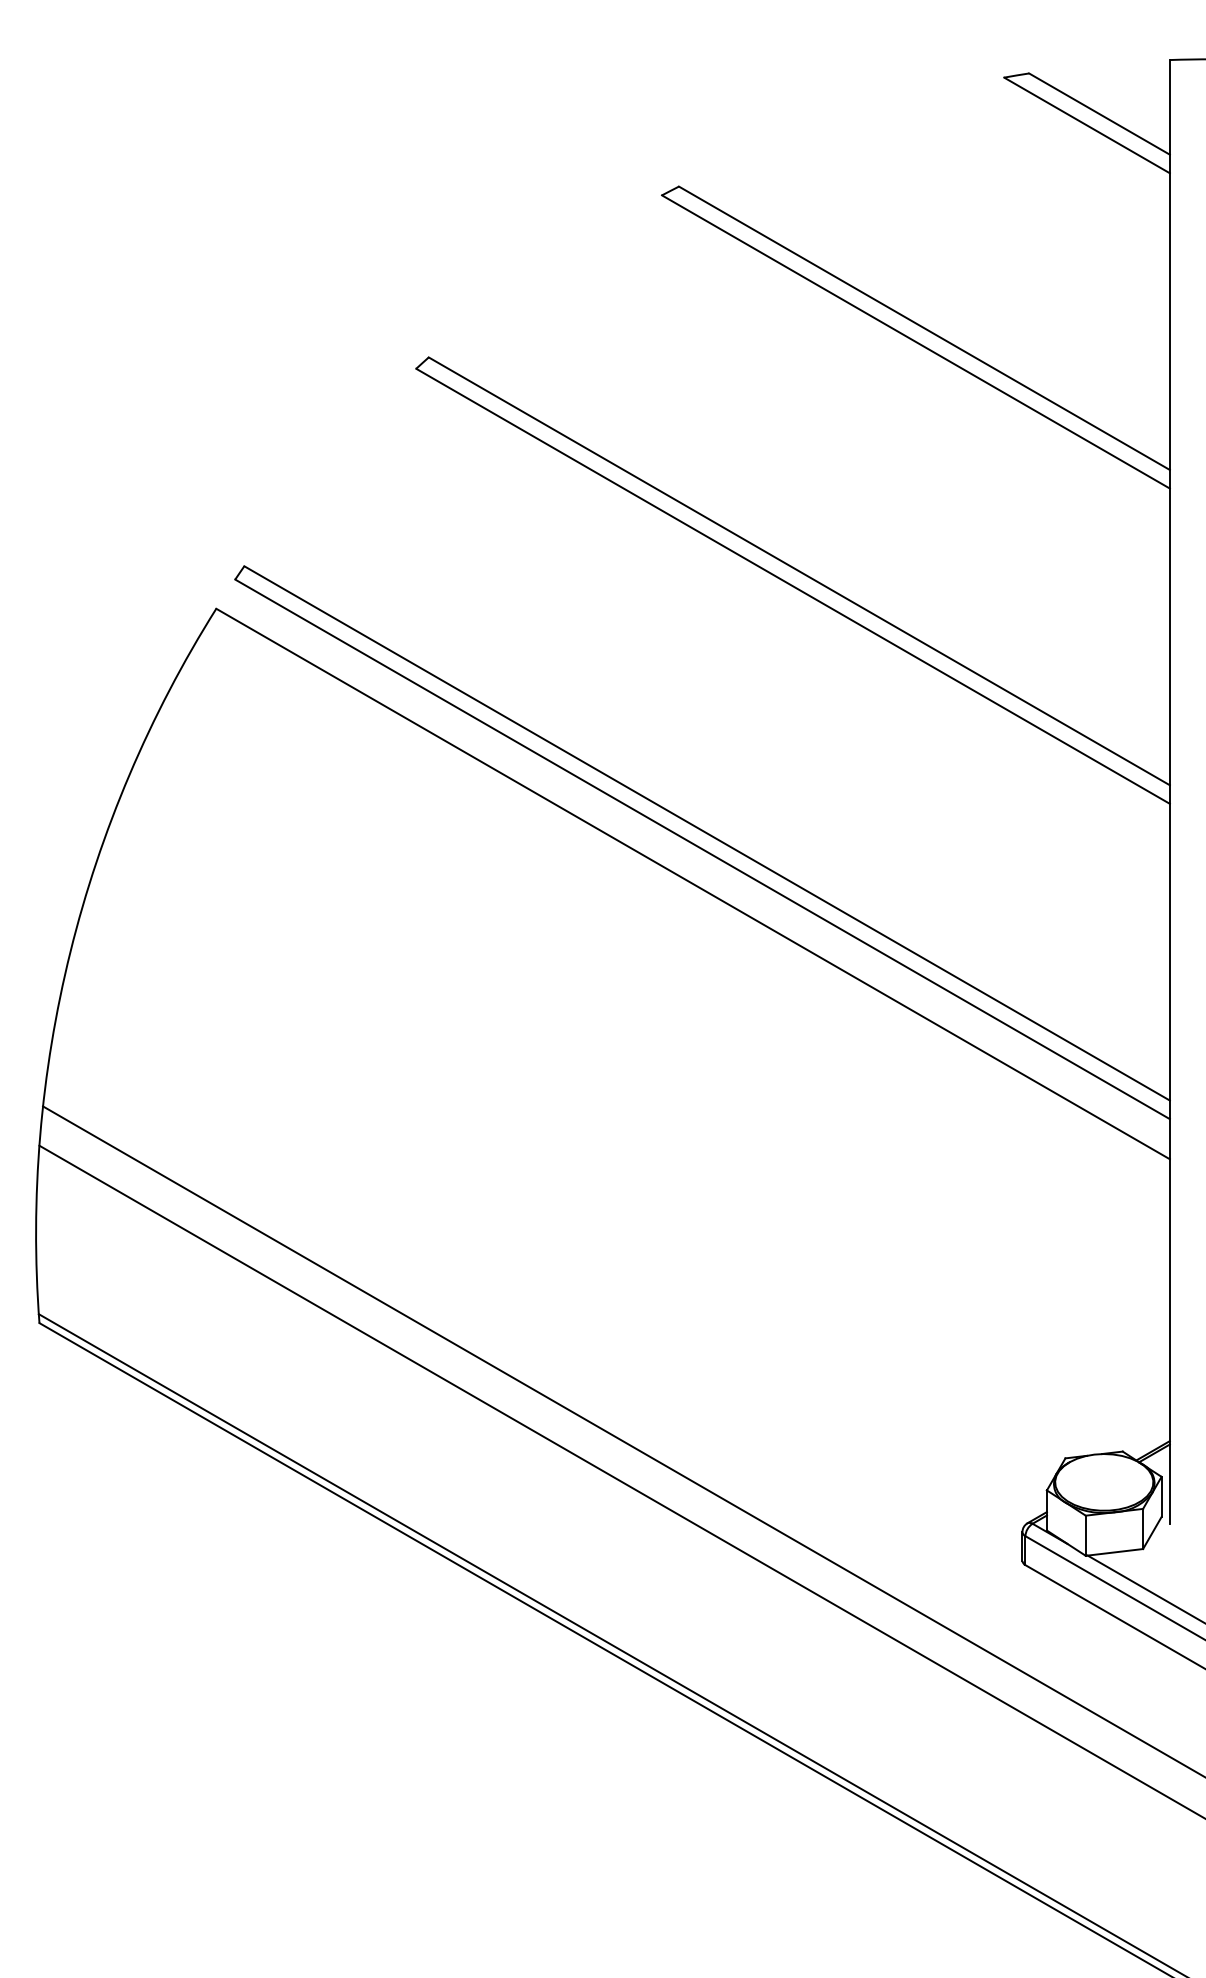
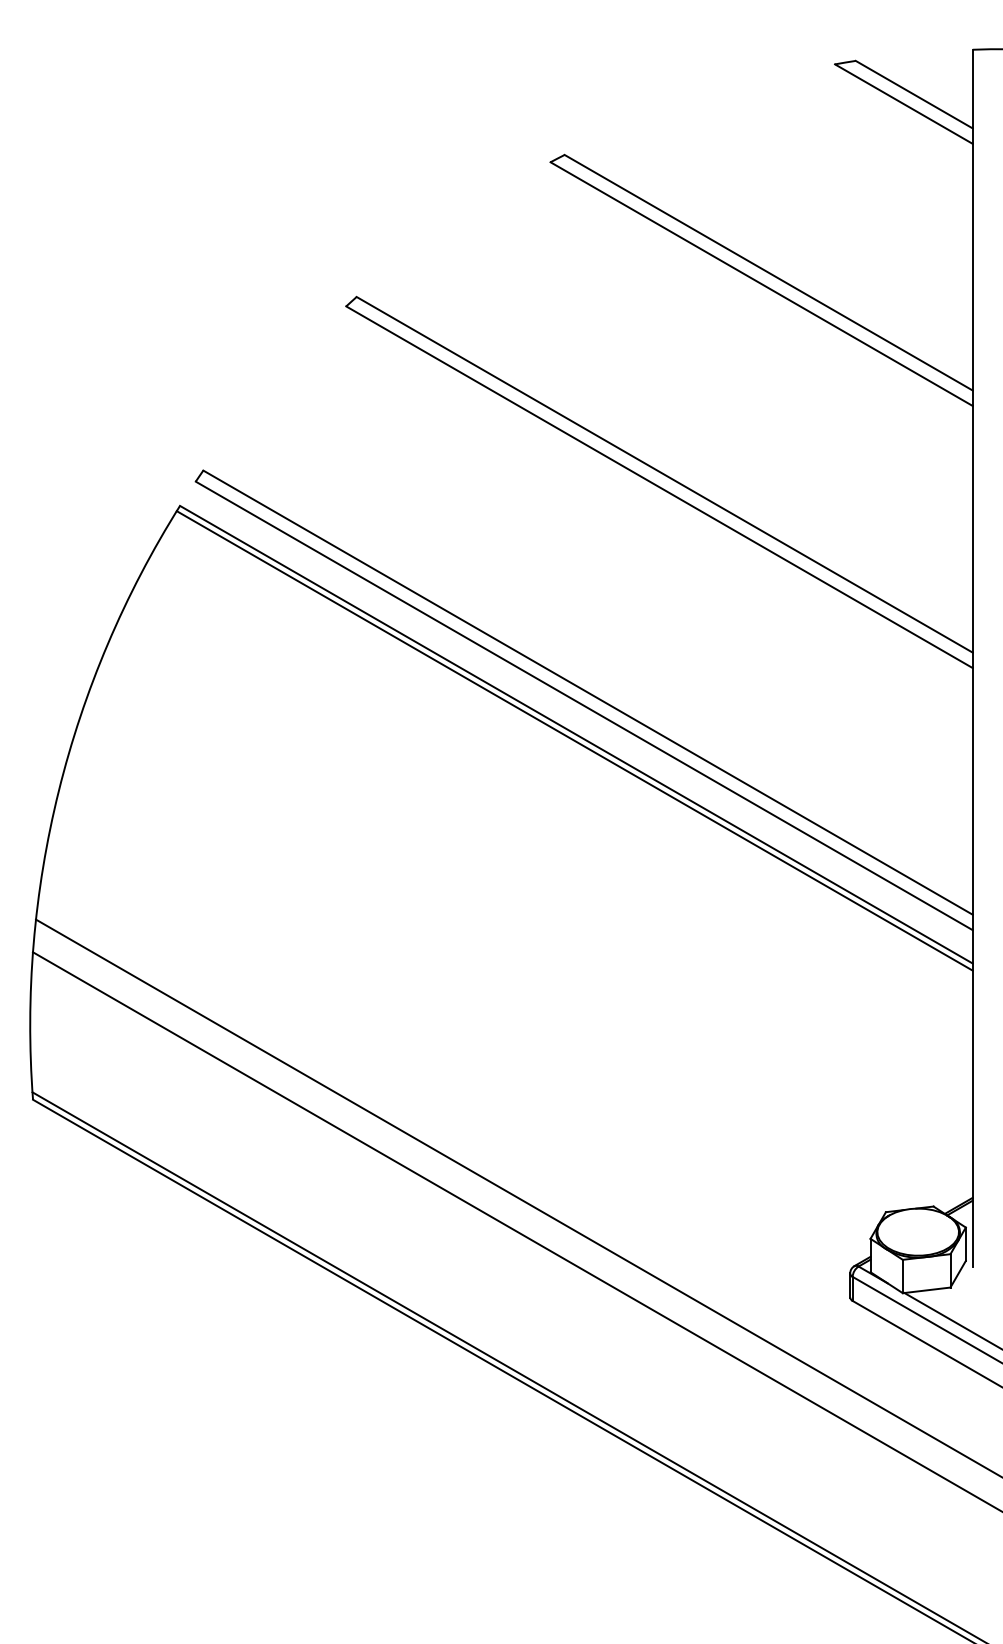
line: (690, 891) -> (574, 740), added

